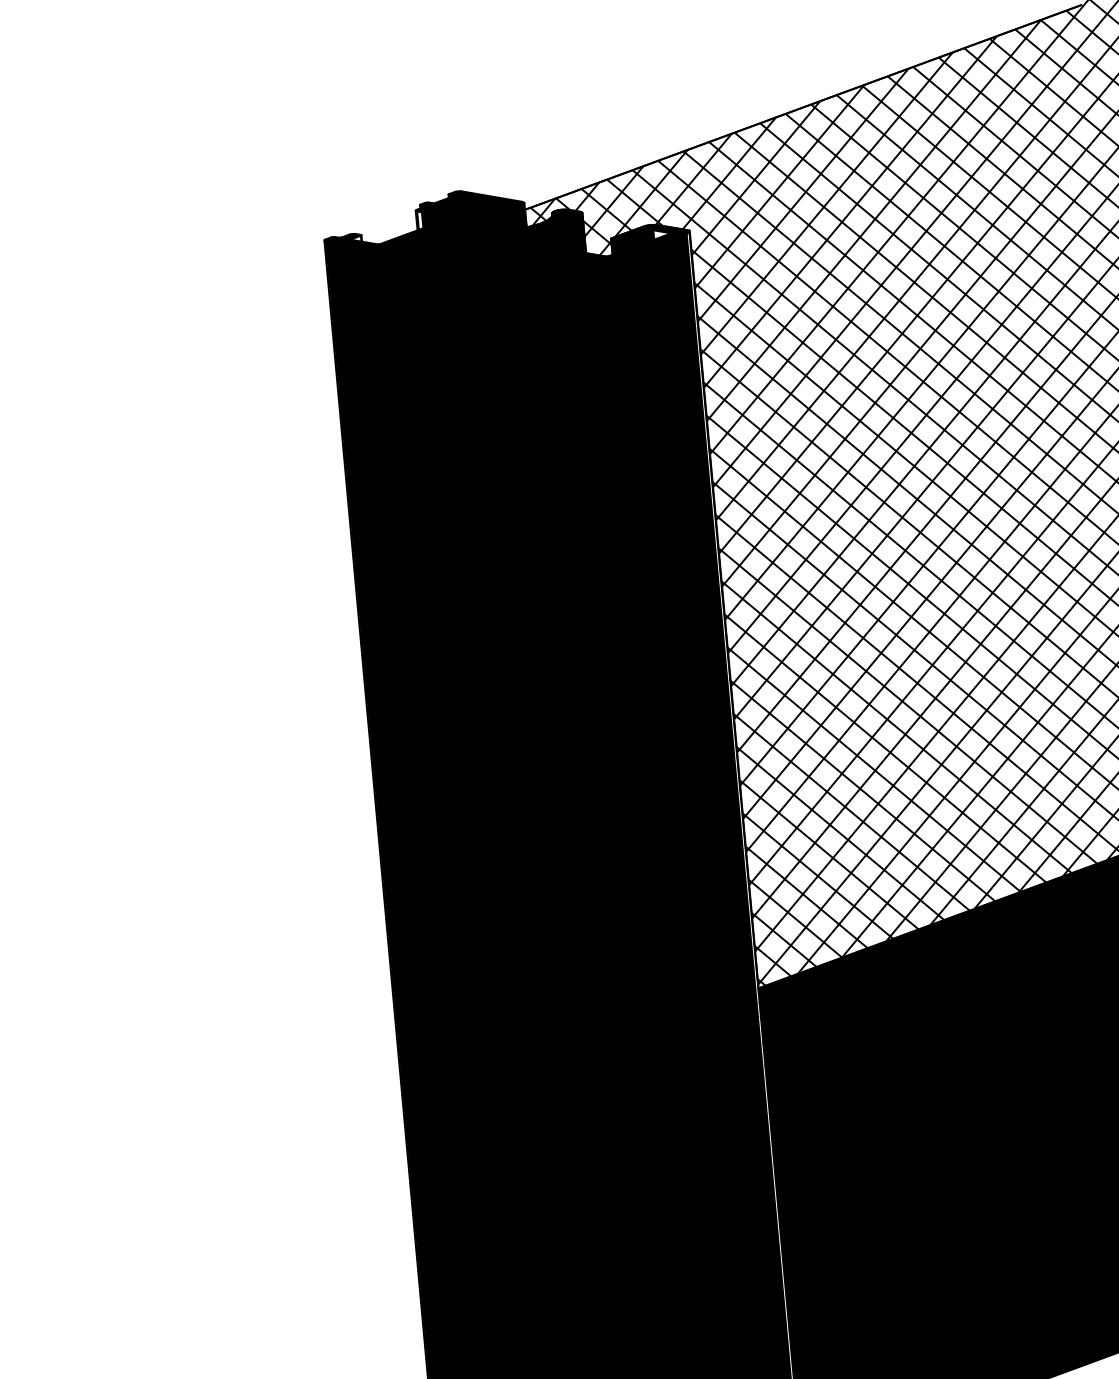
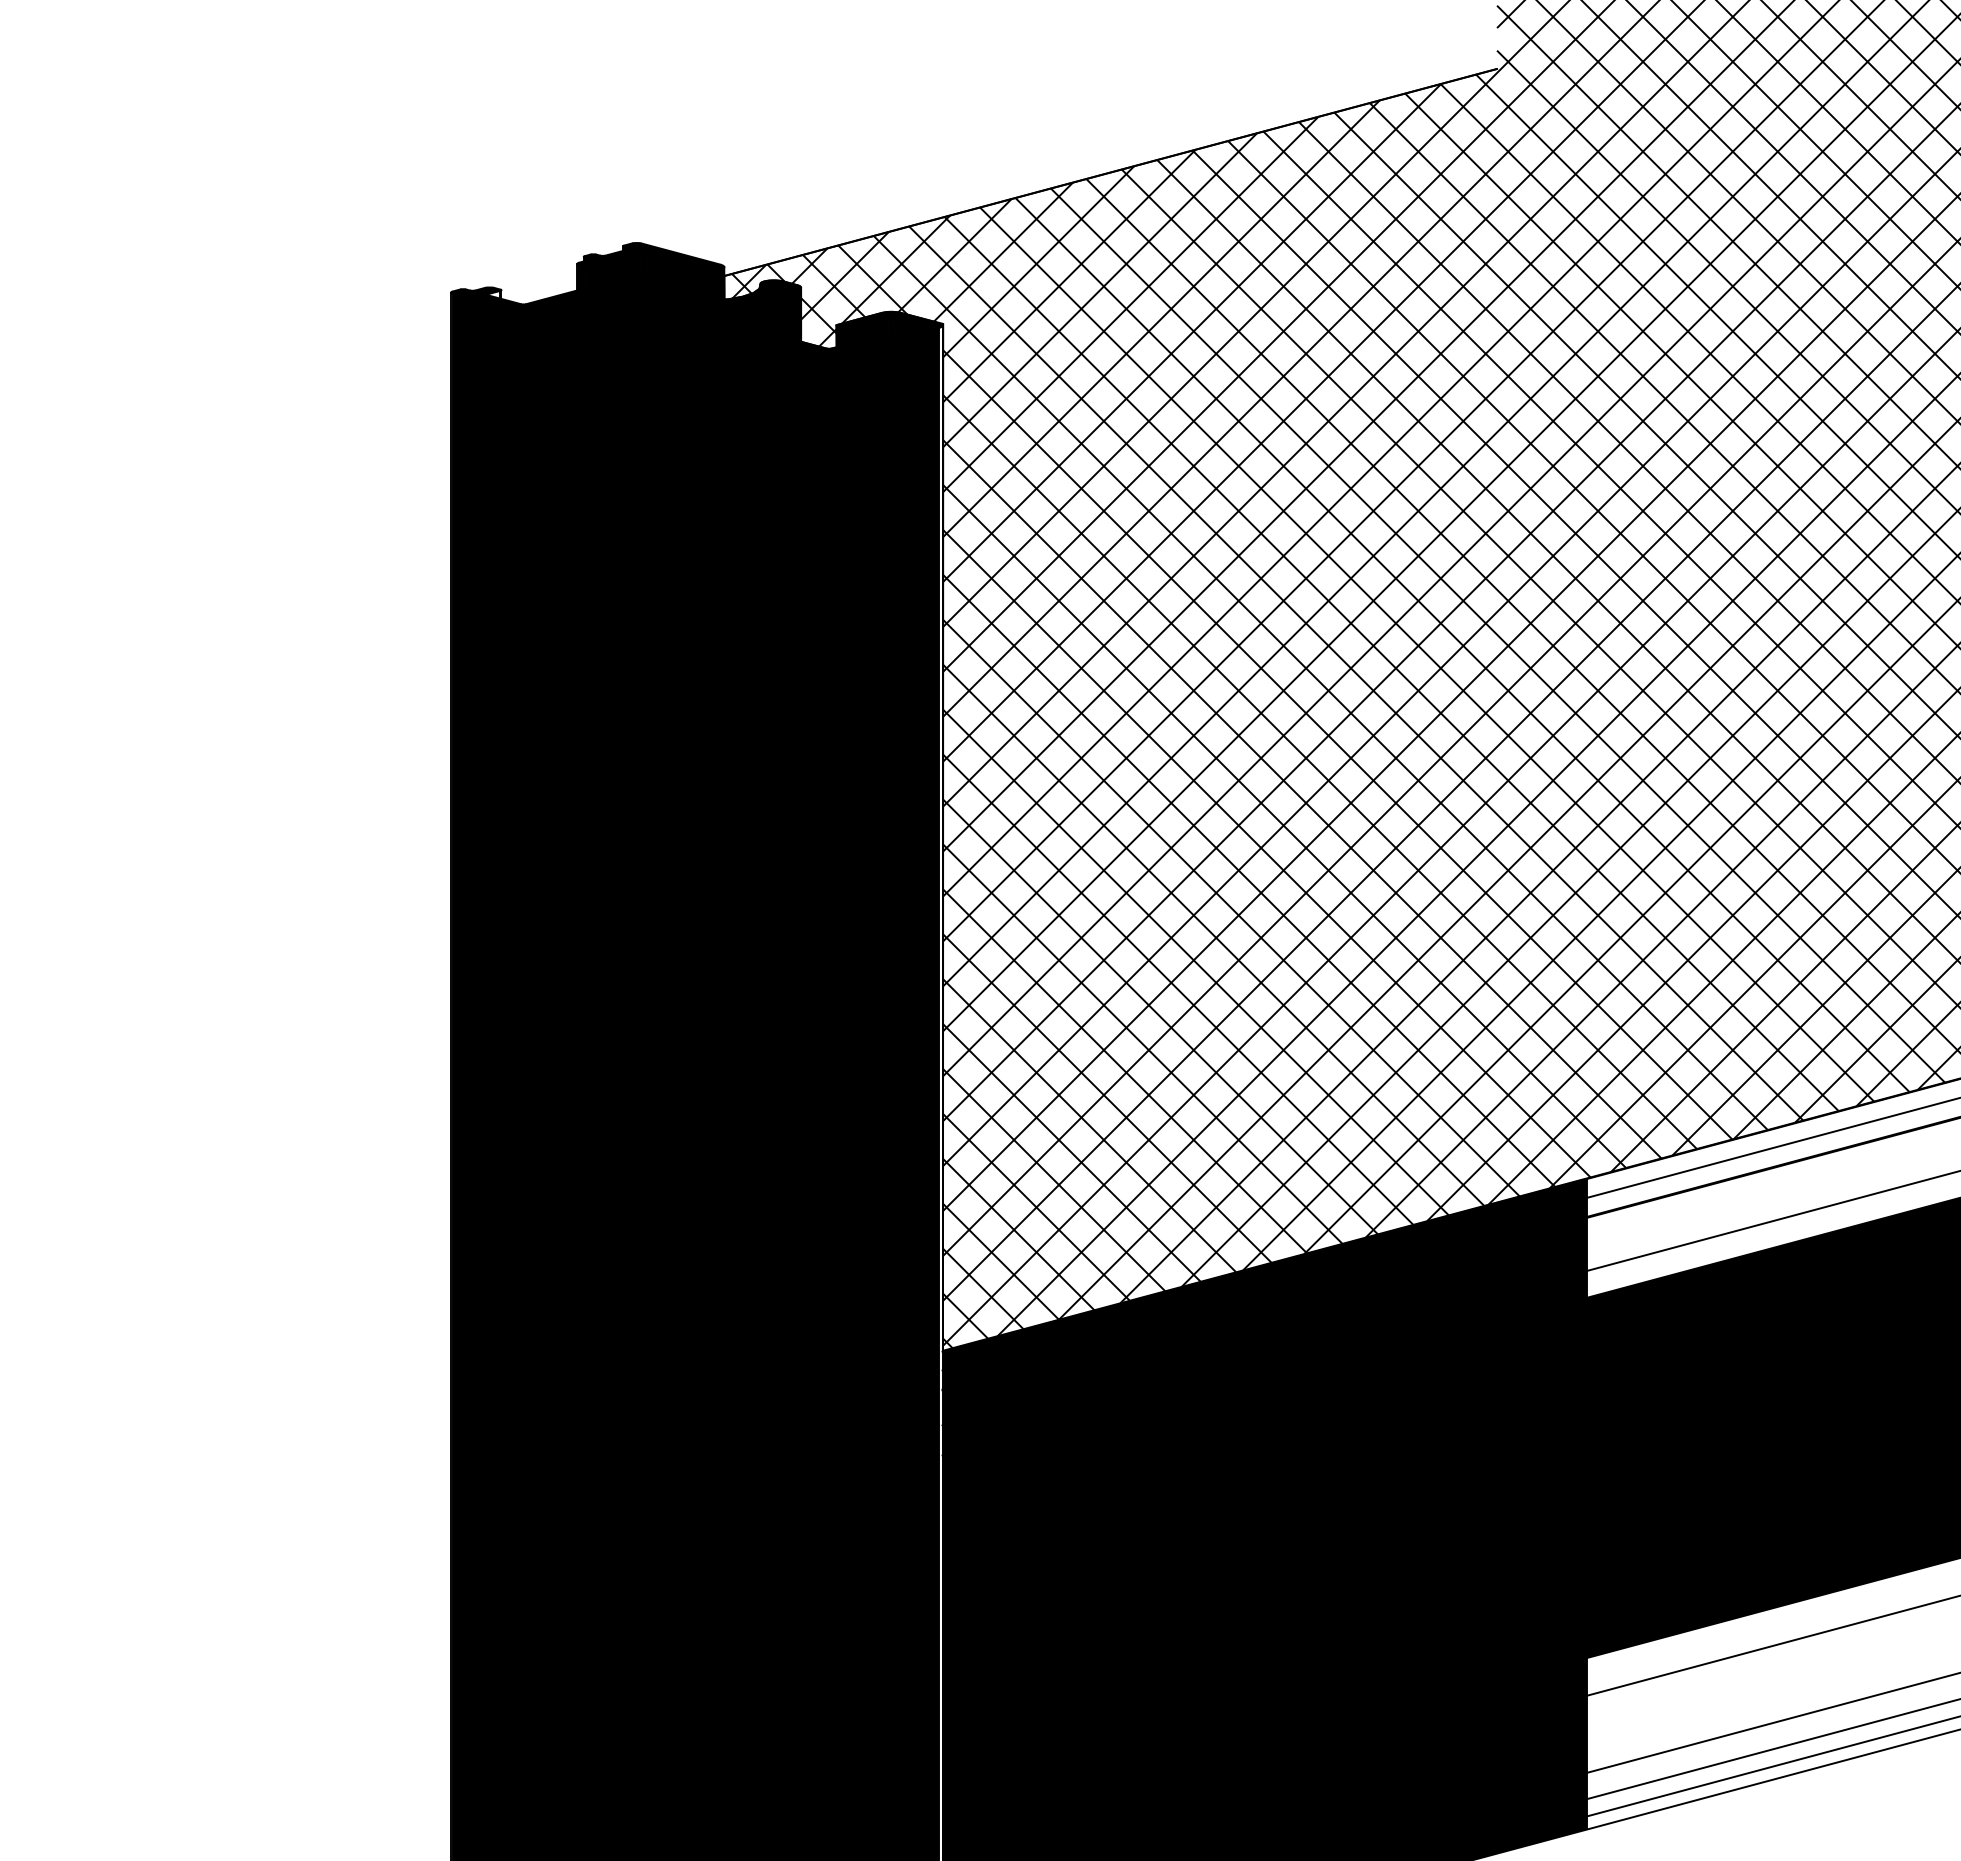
fill: (420, 220) -> (582, 277), added
fill: (661, 234) -> (904, 325), added

